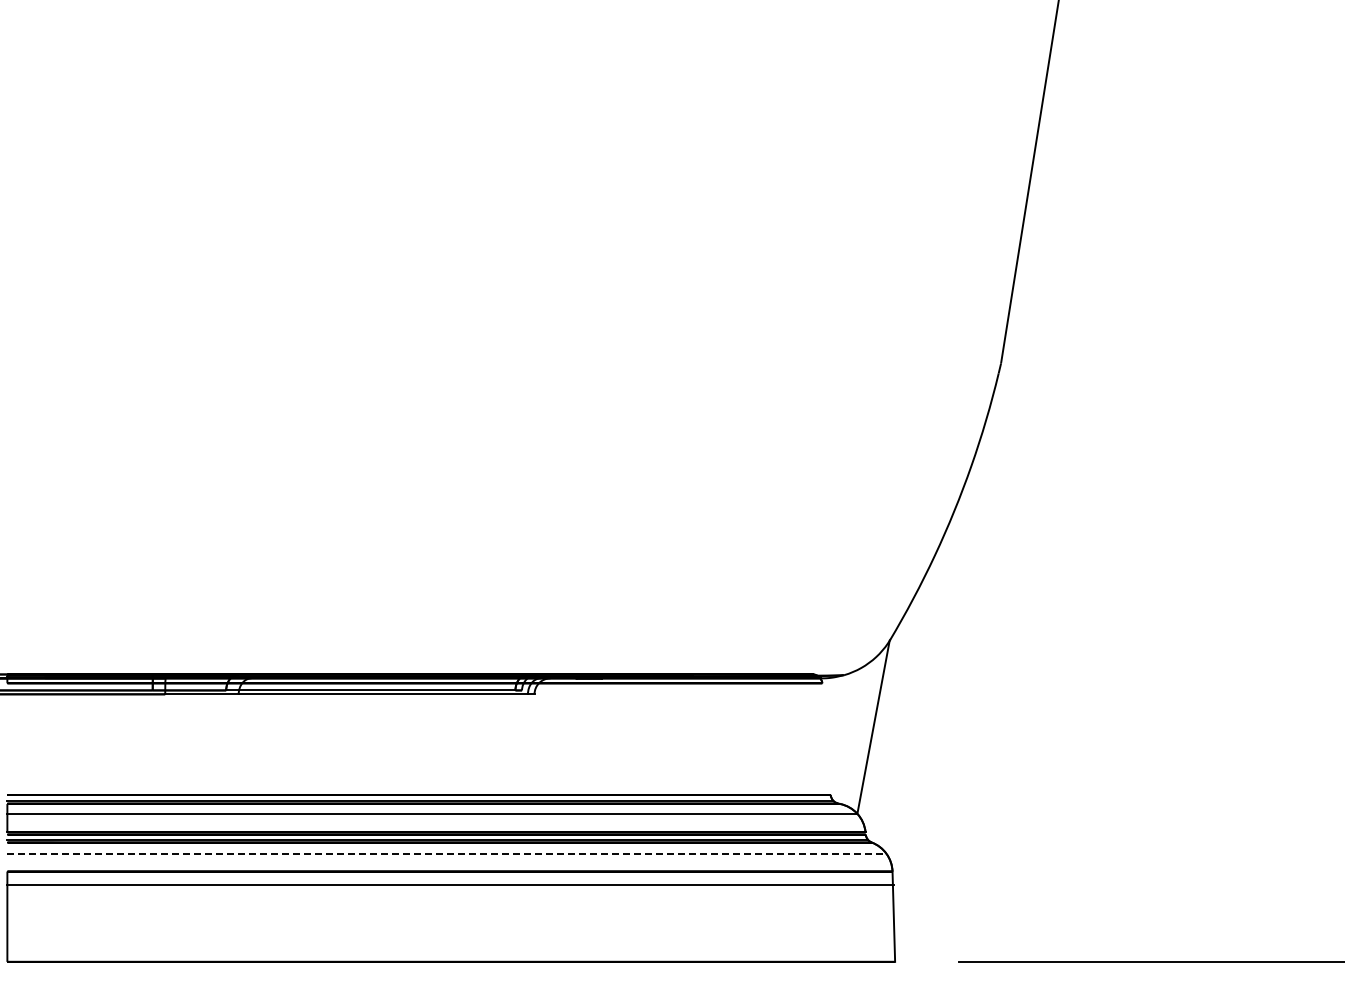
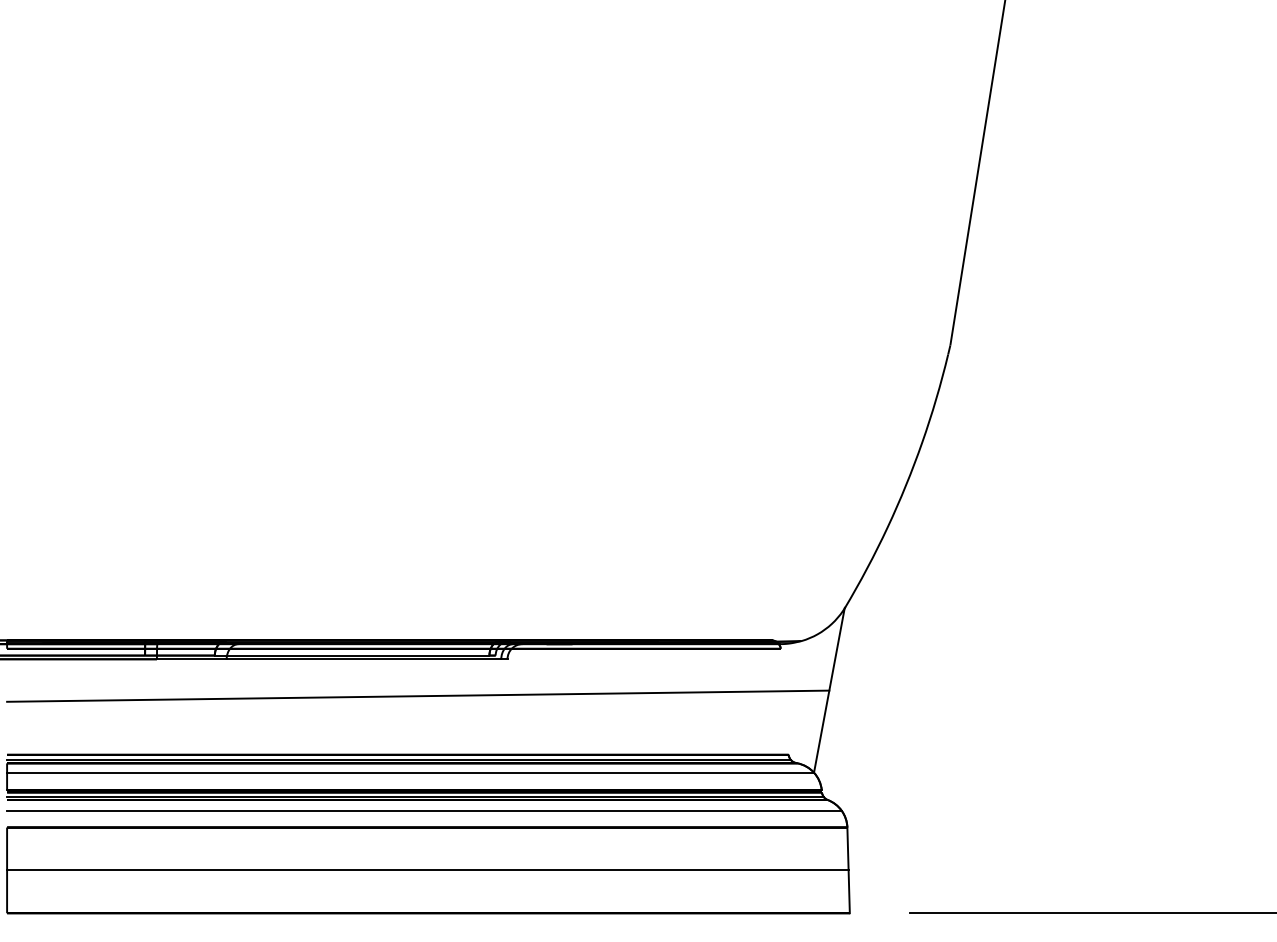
line: (440, 733) -> (418, 696), added
line: (446, 853) -> (423, 810), dashed -> solid
line: (450, 884) -> (427, 870), moved

